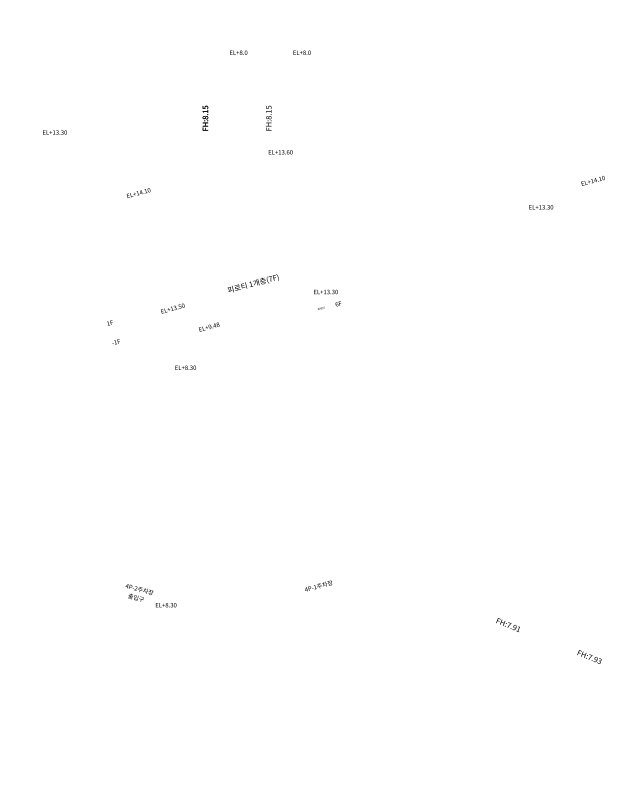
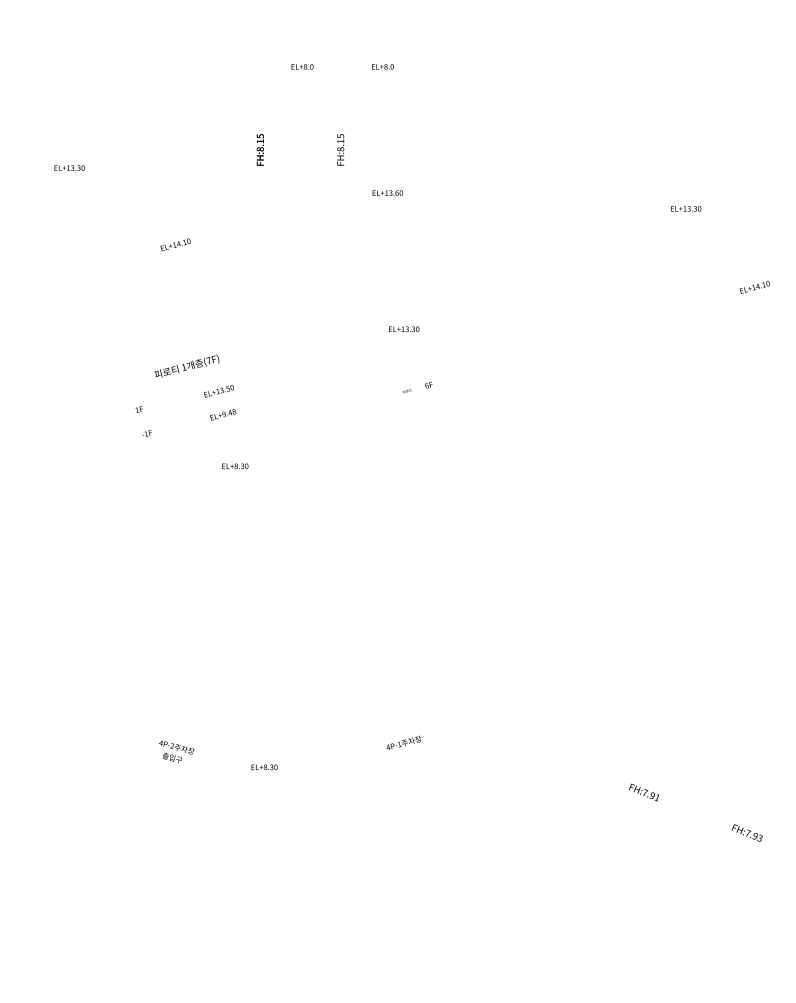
text: (280, 151) -> (387, 192), moved
text: (592, 180) -> (754, 287), moved
text: (541, 207) -> (686, 208), moved
text: (252, 282) -> (186, 365), moved
text: (326, 291) -> (404, 328), moved
text: (209, 326) -> (223, 414), moved
text: (166, 605) -> (264, 767), moved

